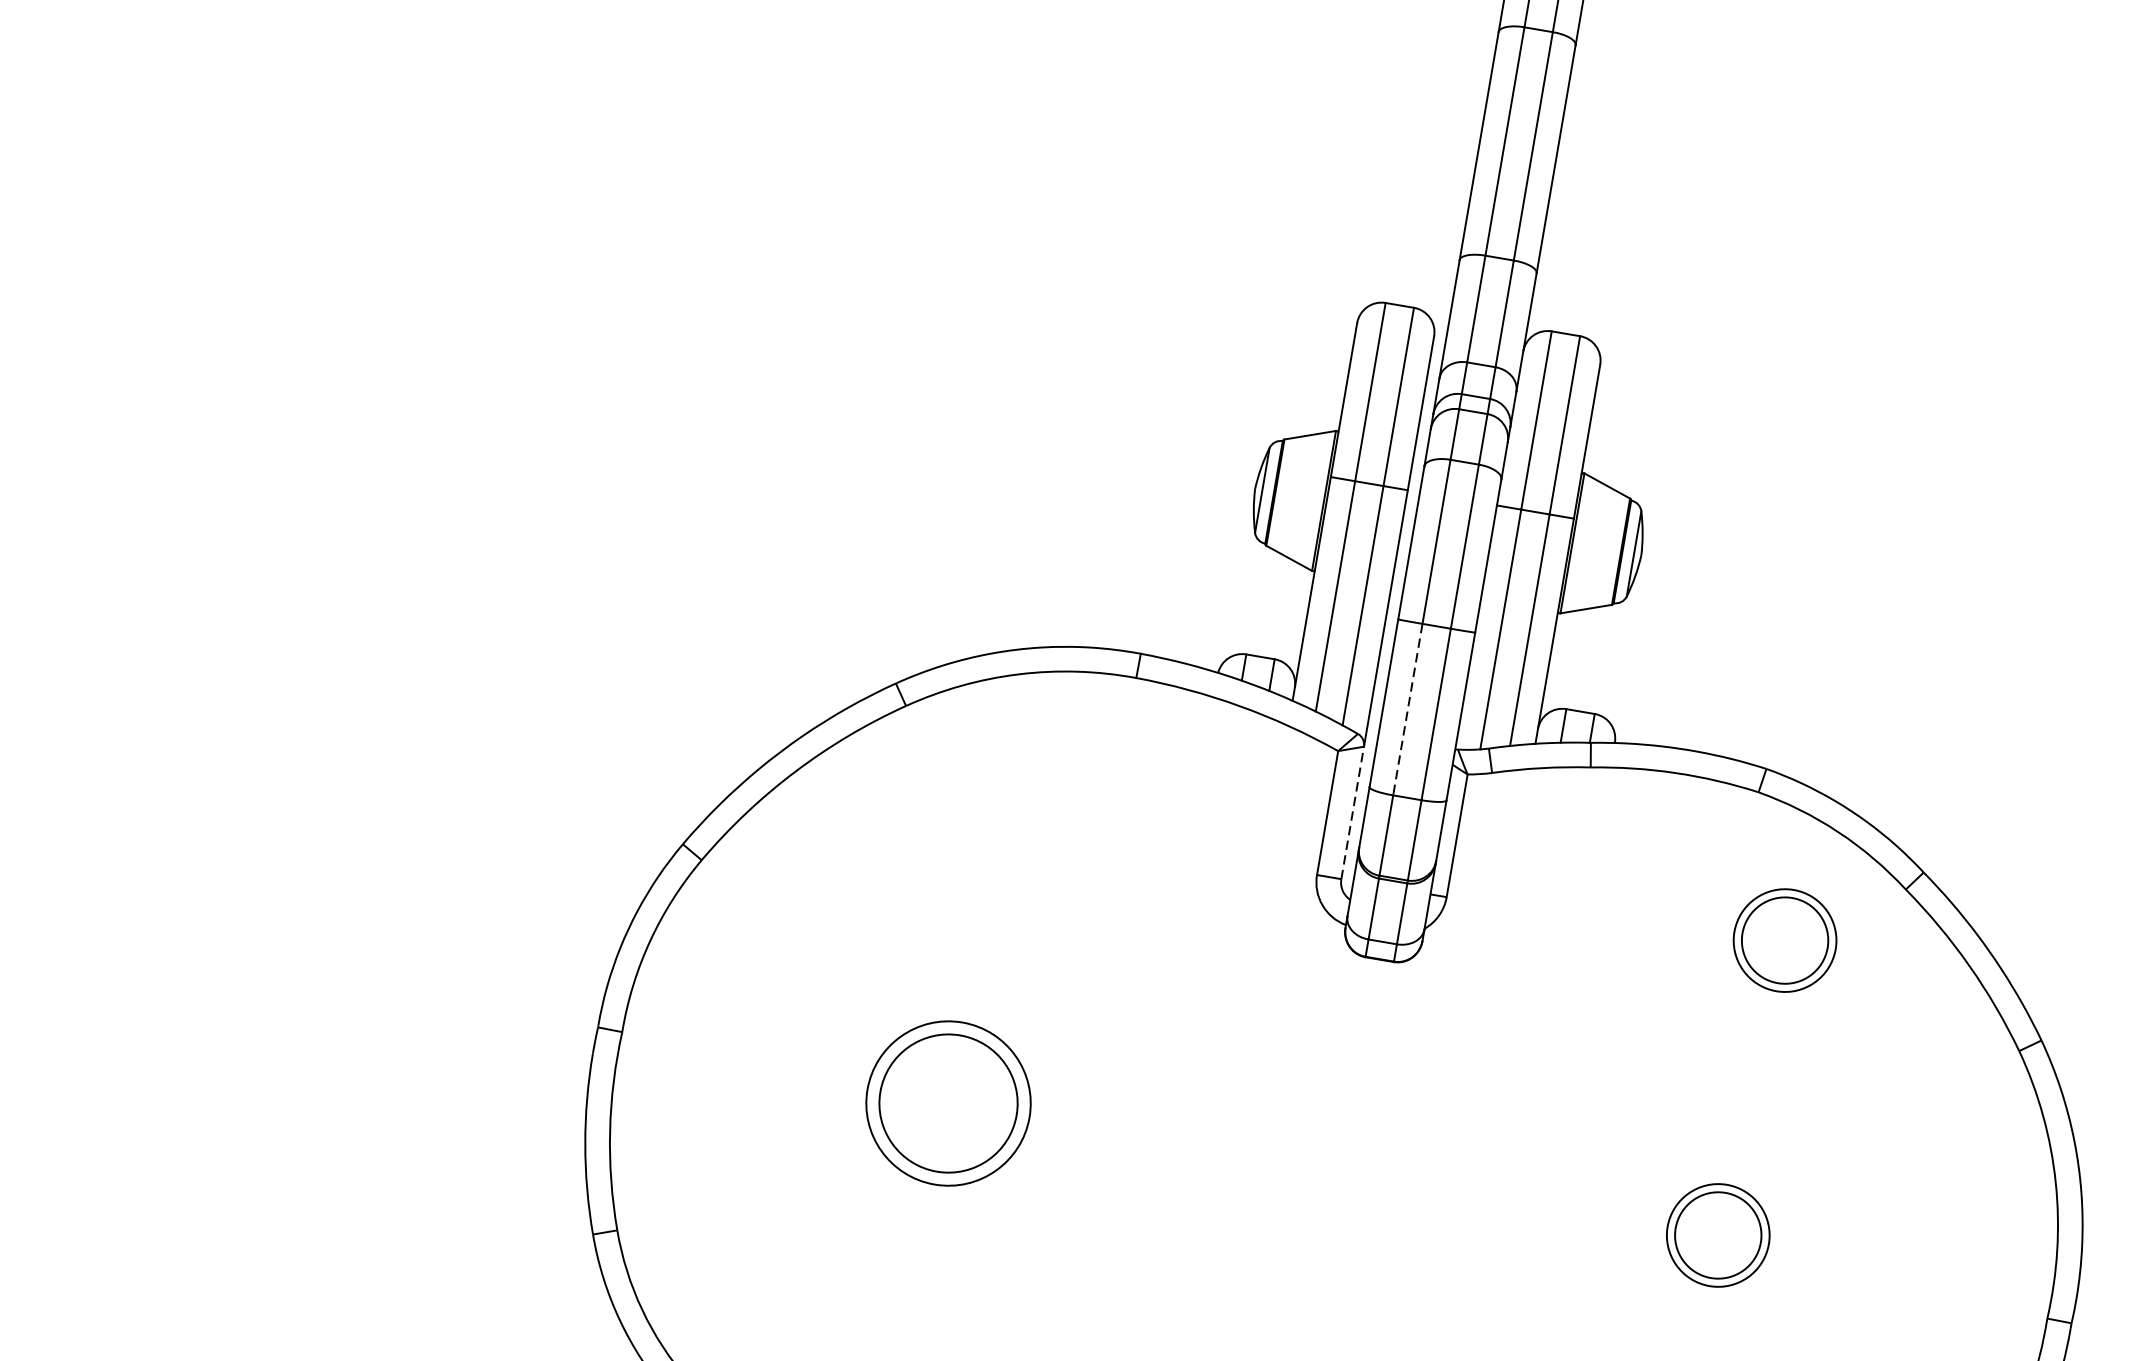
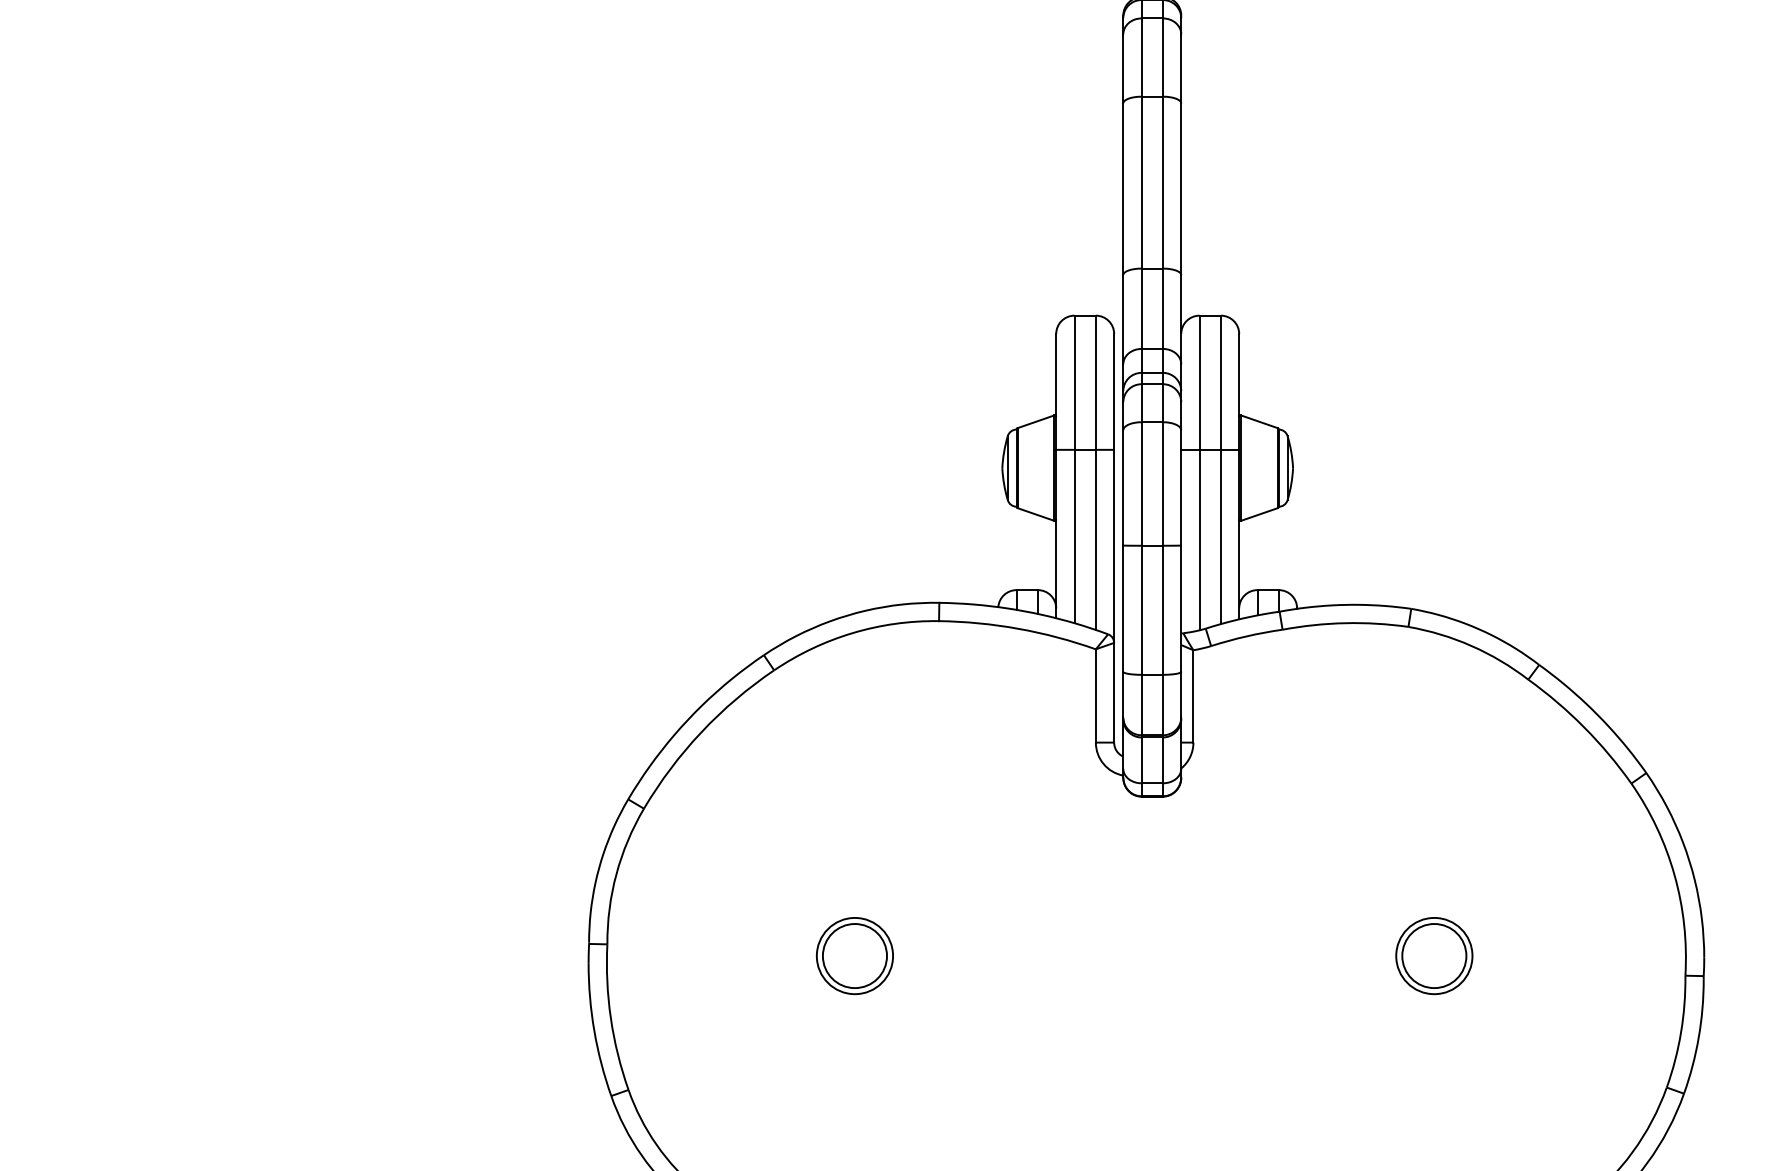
line: (1407, 709) -> (1141, 610), dashed -> solid
line: (1353, 812) -> (1114, 692), dashed -> solid
part: (1785, 941) -> (1446, 732), removed
part: (947, 1104) -> (854, 956), size x0.62

